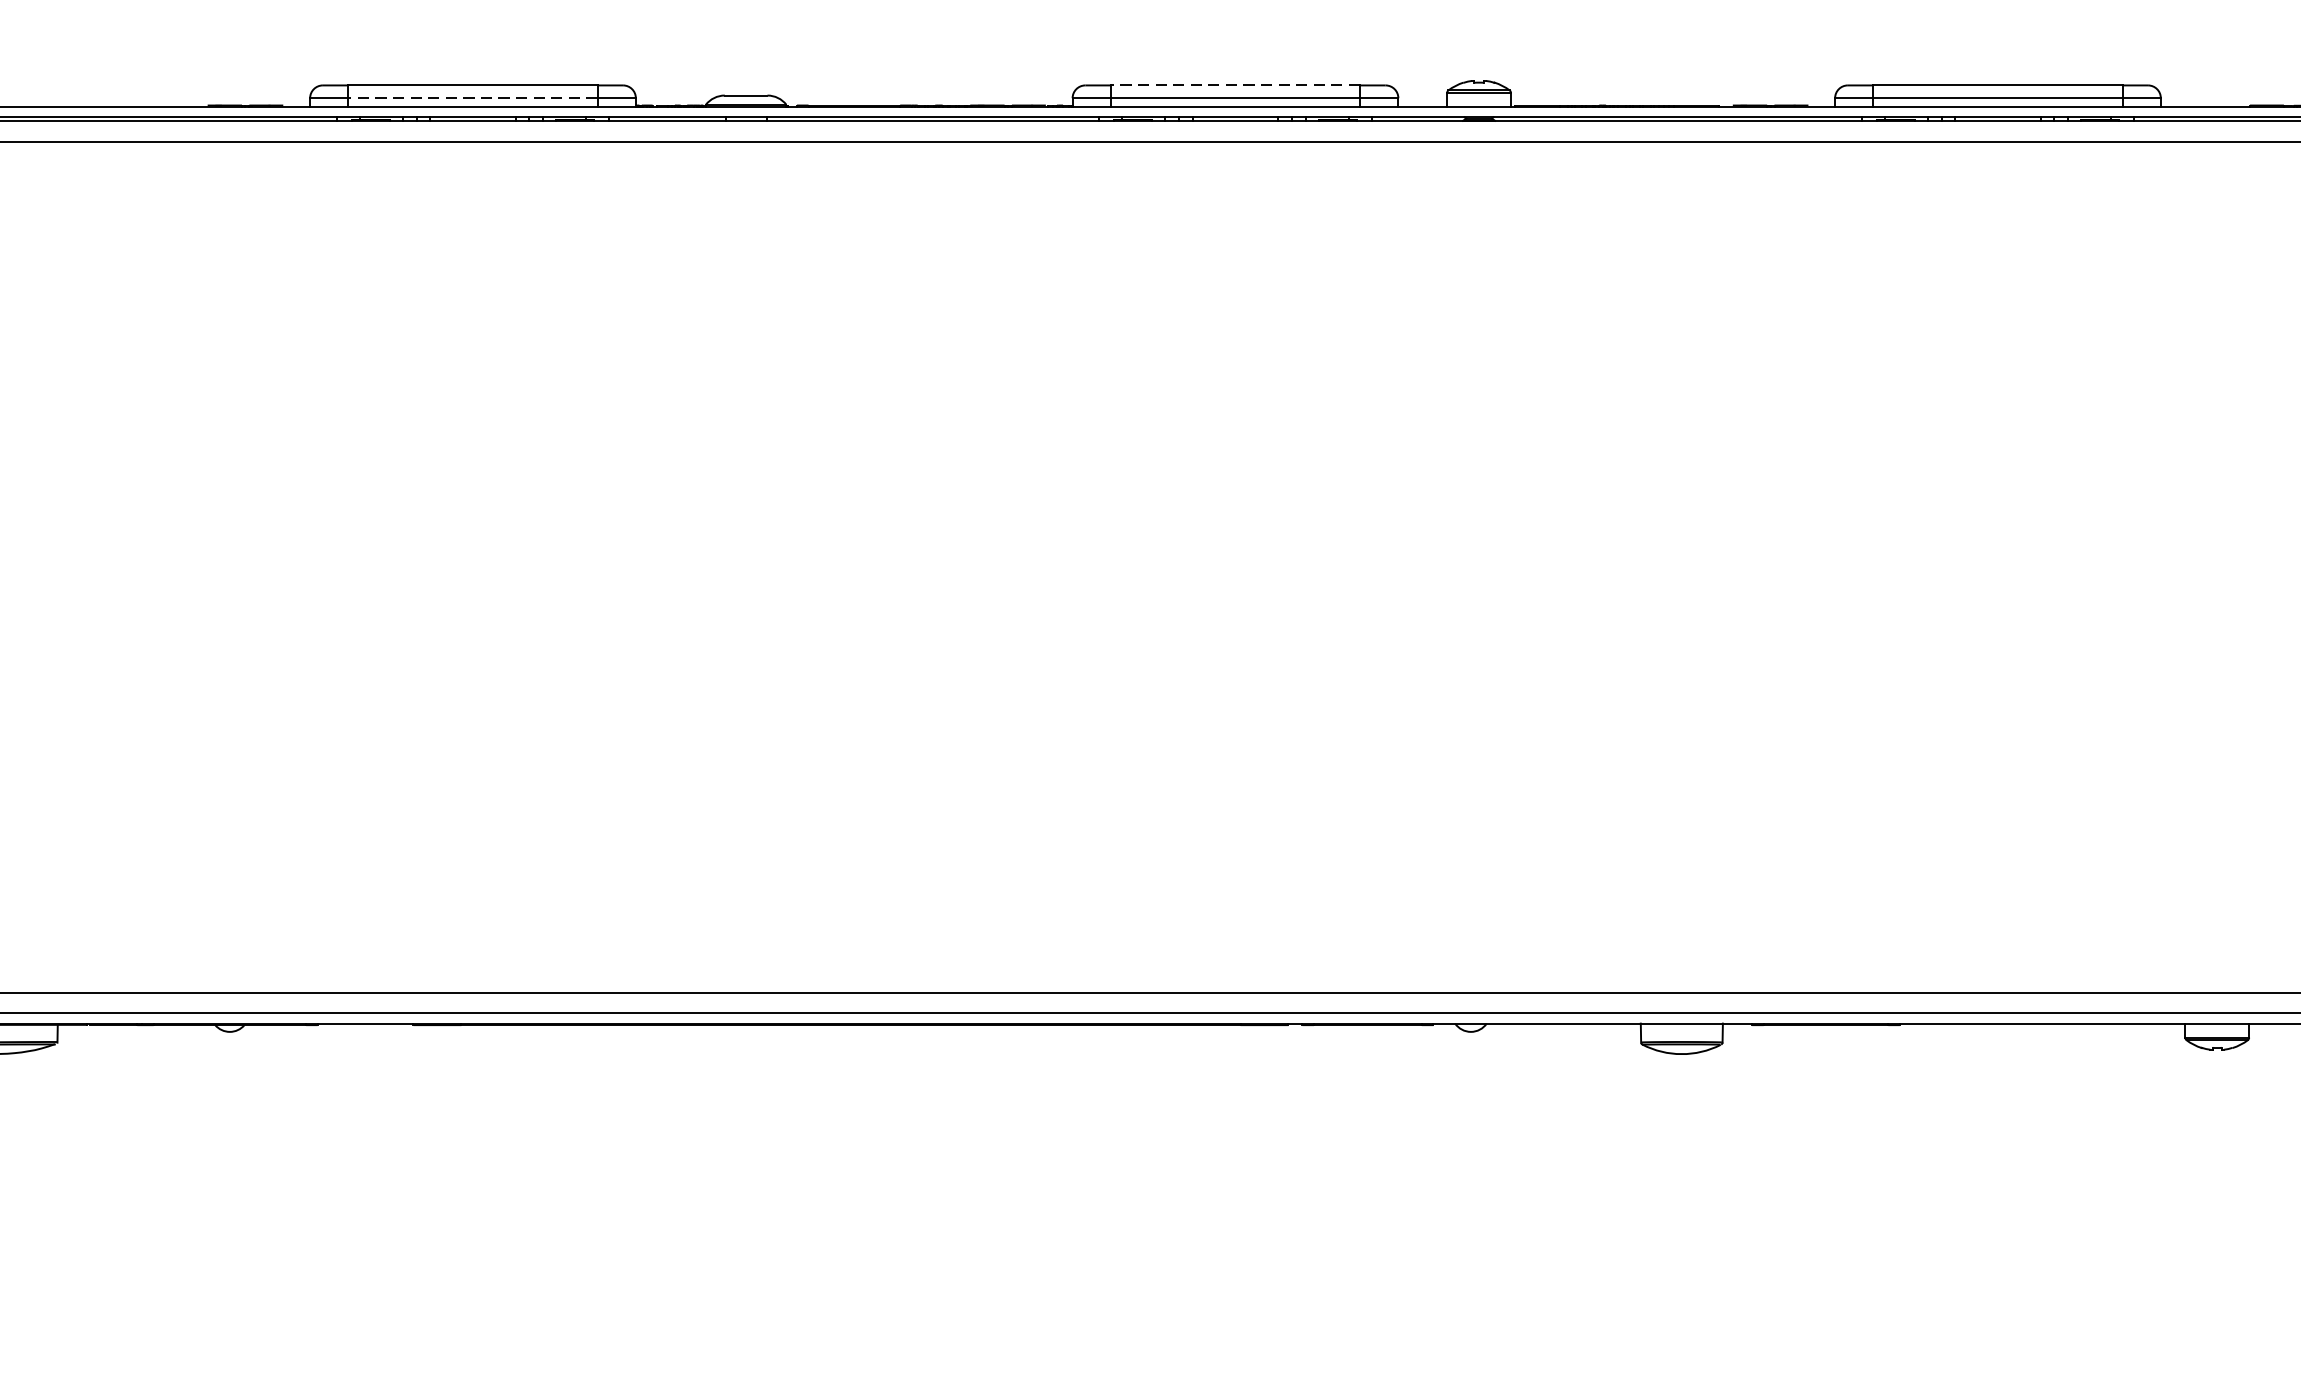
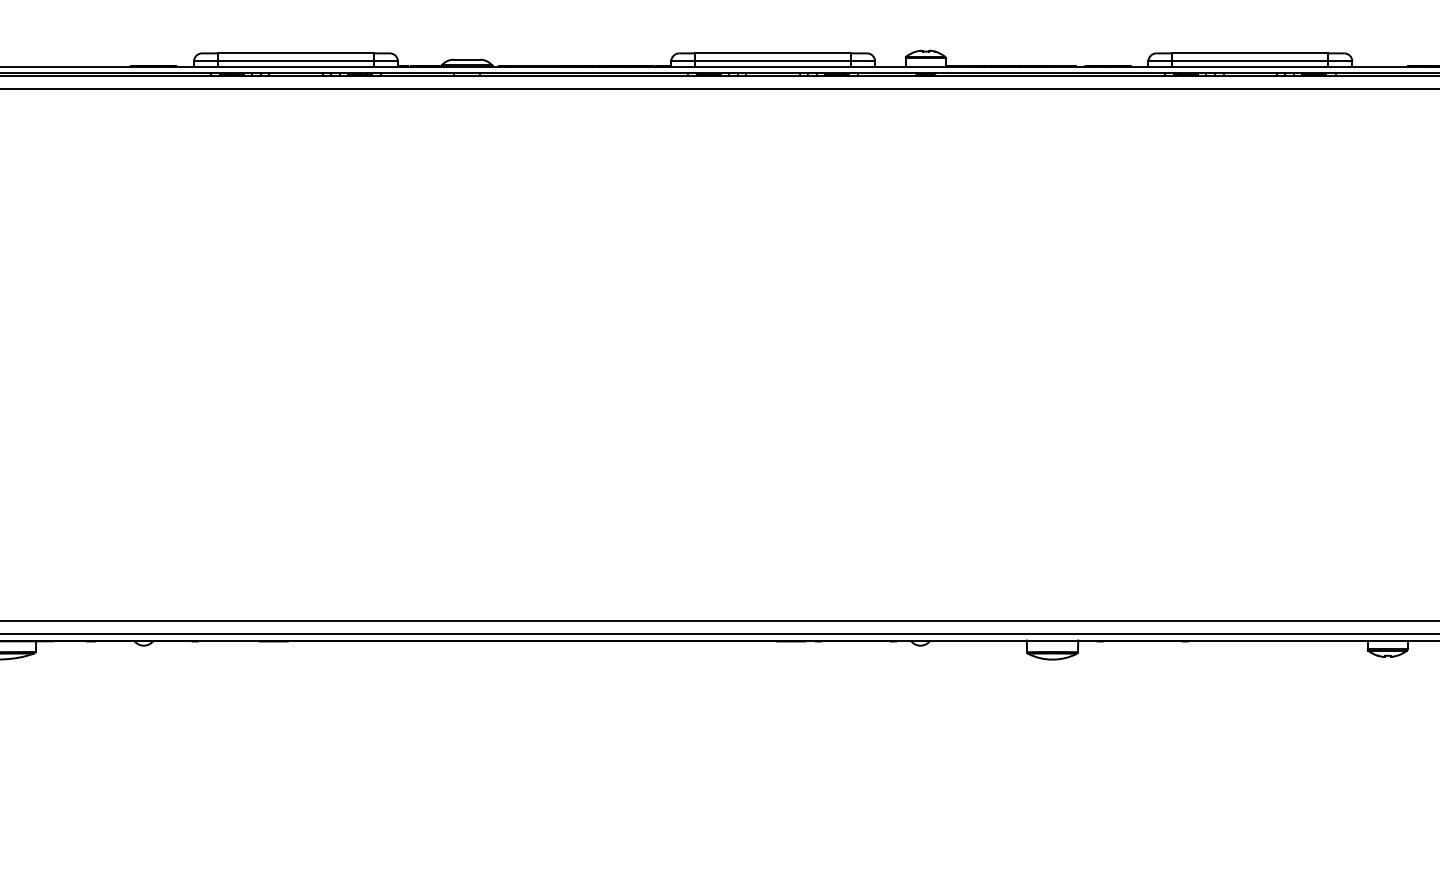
line: (1235, 85) -> (773, 53), dashed -> solid
line: (473, 98) -> (296, 61), dashed -> solid

